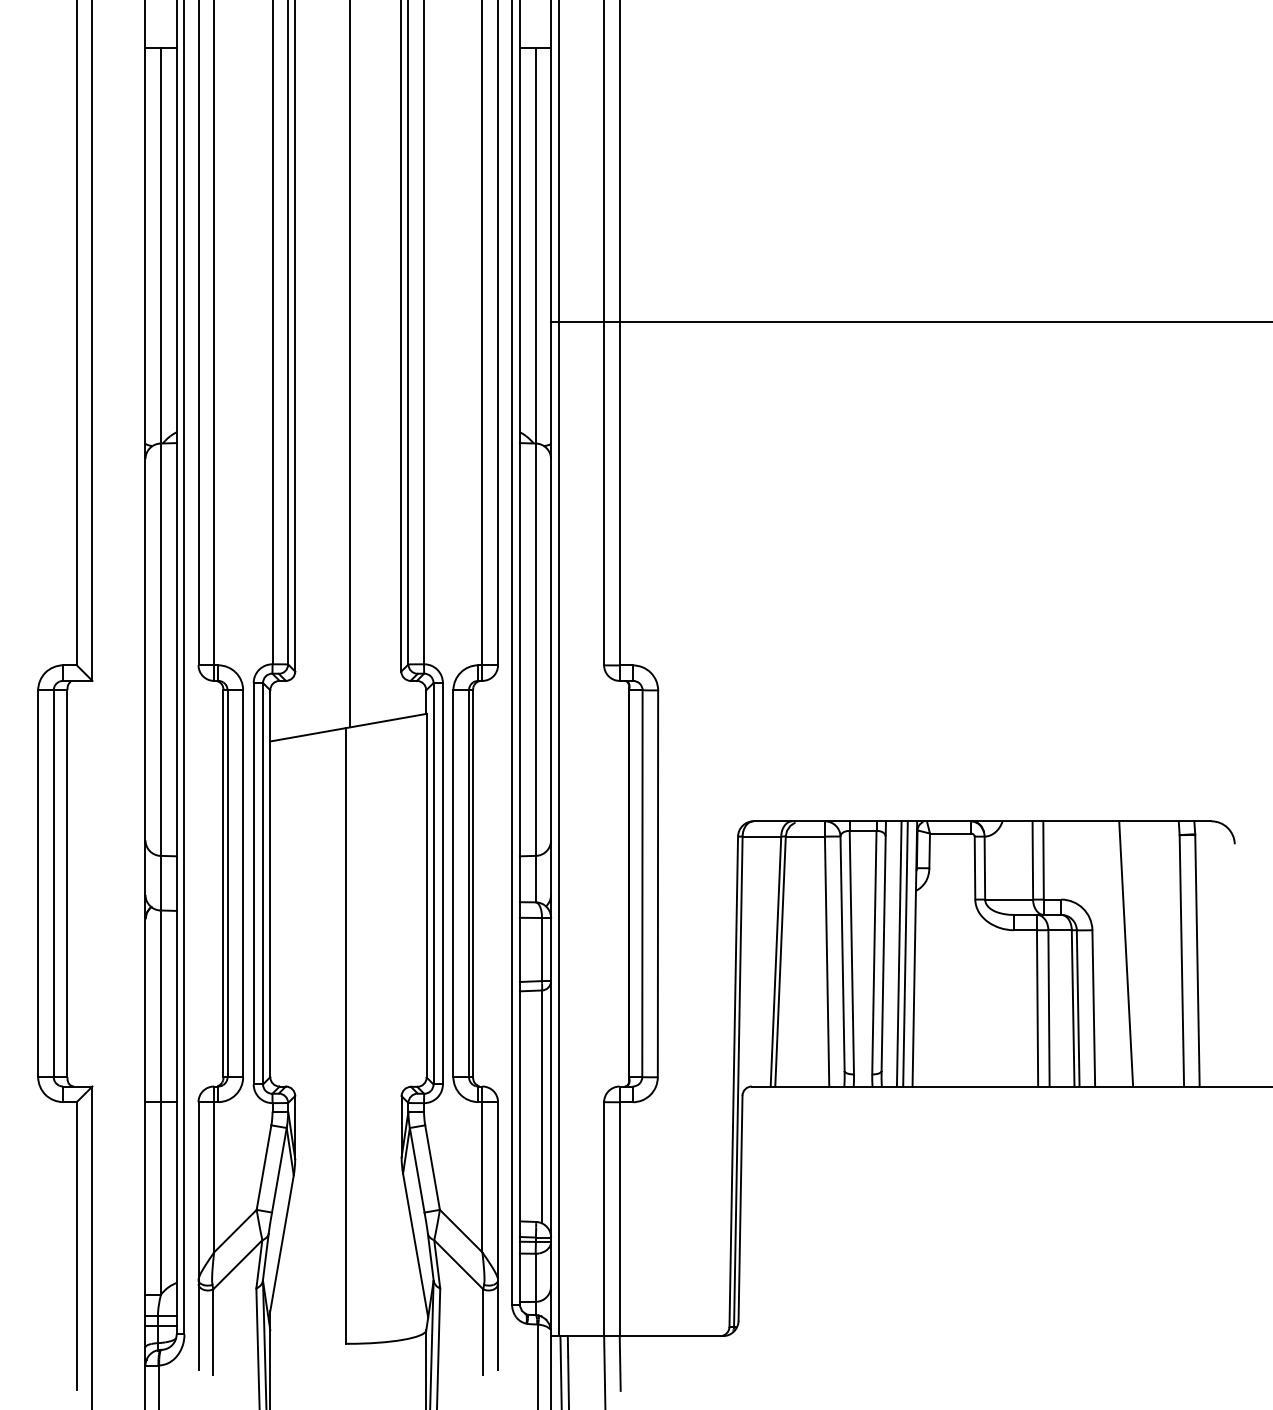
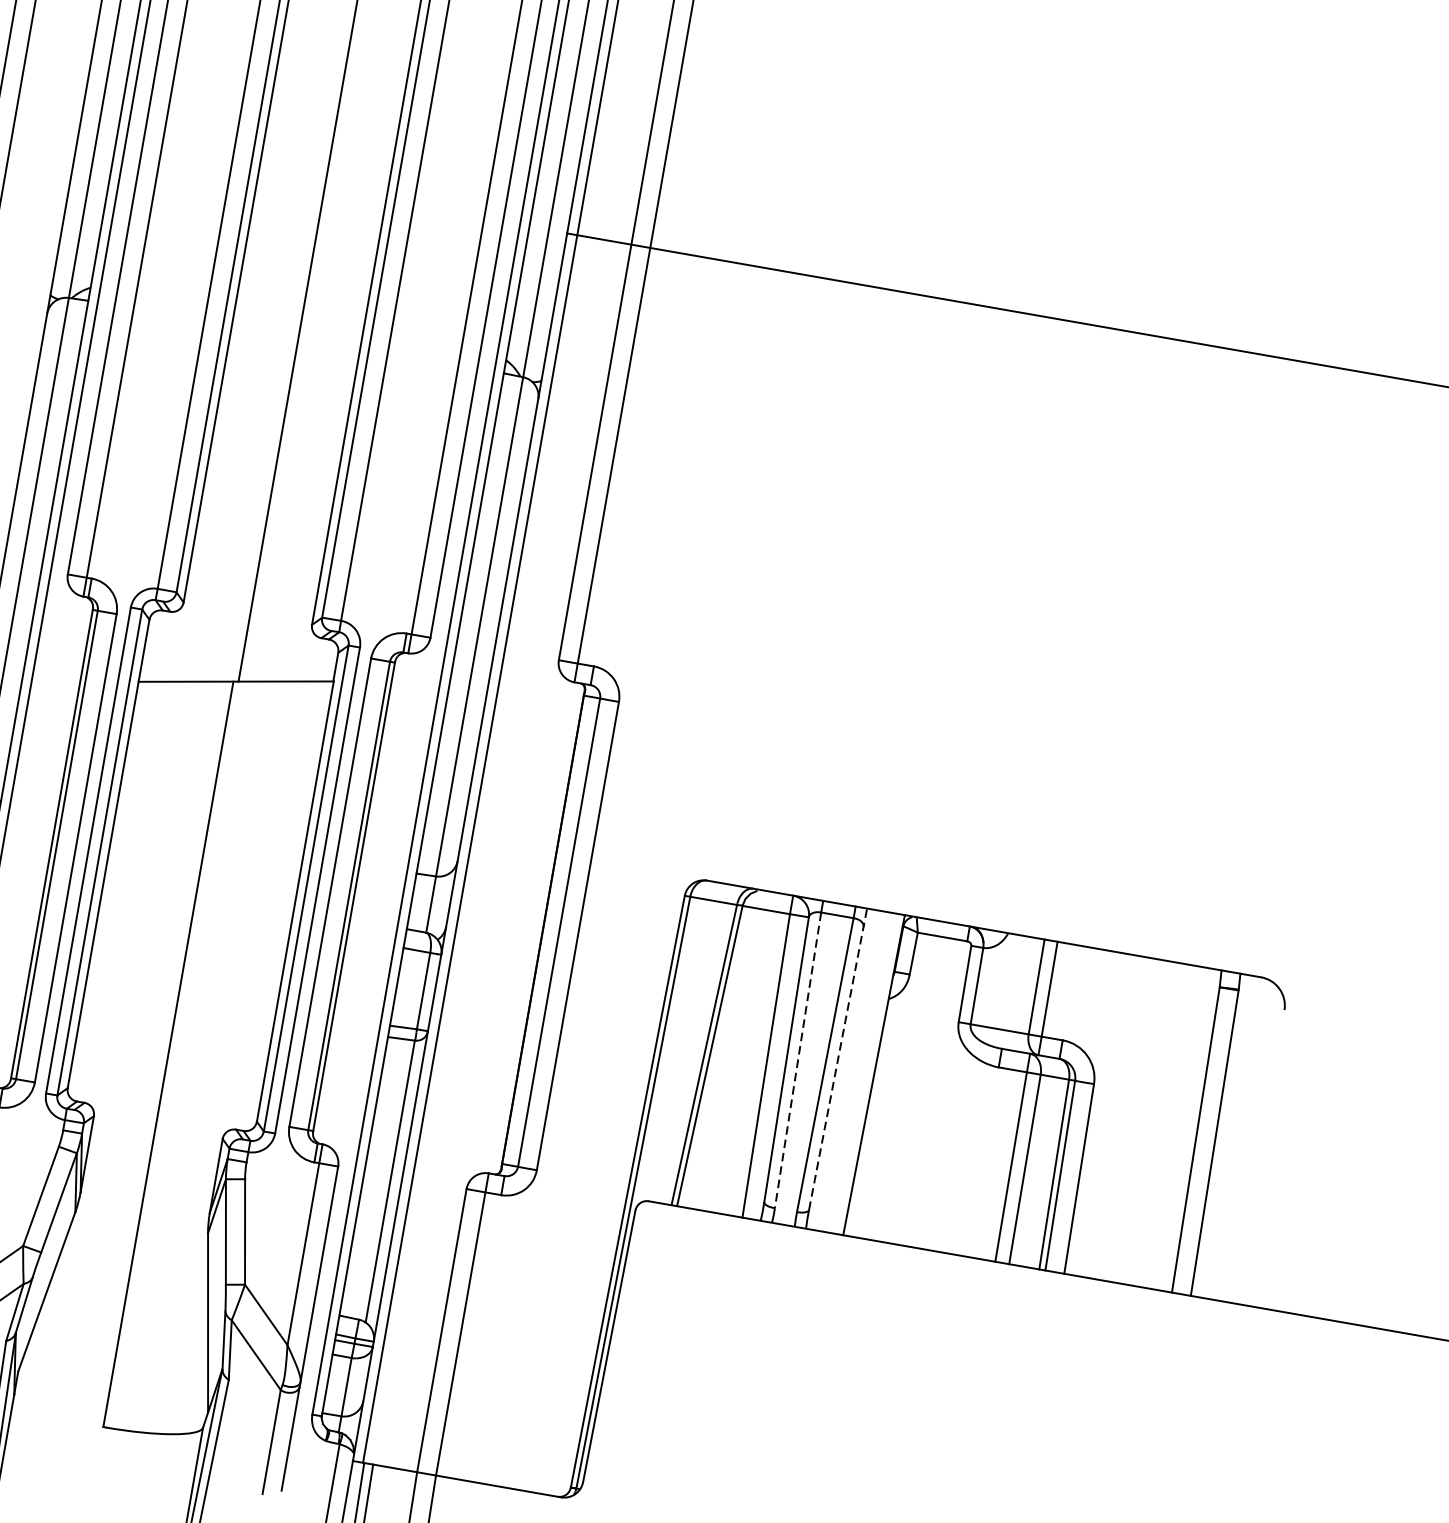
line: (883, 946) -> (837, 1059), solid -> dashed
line: (851, 952) -> (797, 1060), solid -> dashed
line: (898, 953) -> (854, 1071), removed
line: (905, 953) -> (862, 1072), removed
line: (1126, 953) -> (1130, 1119), removed

